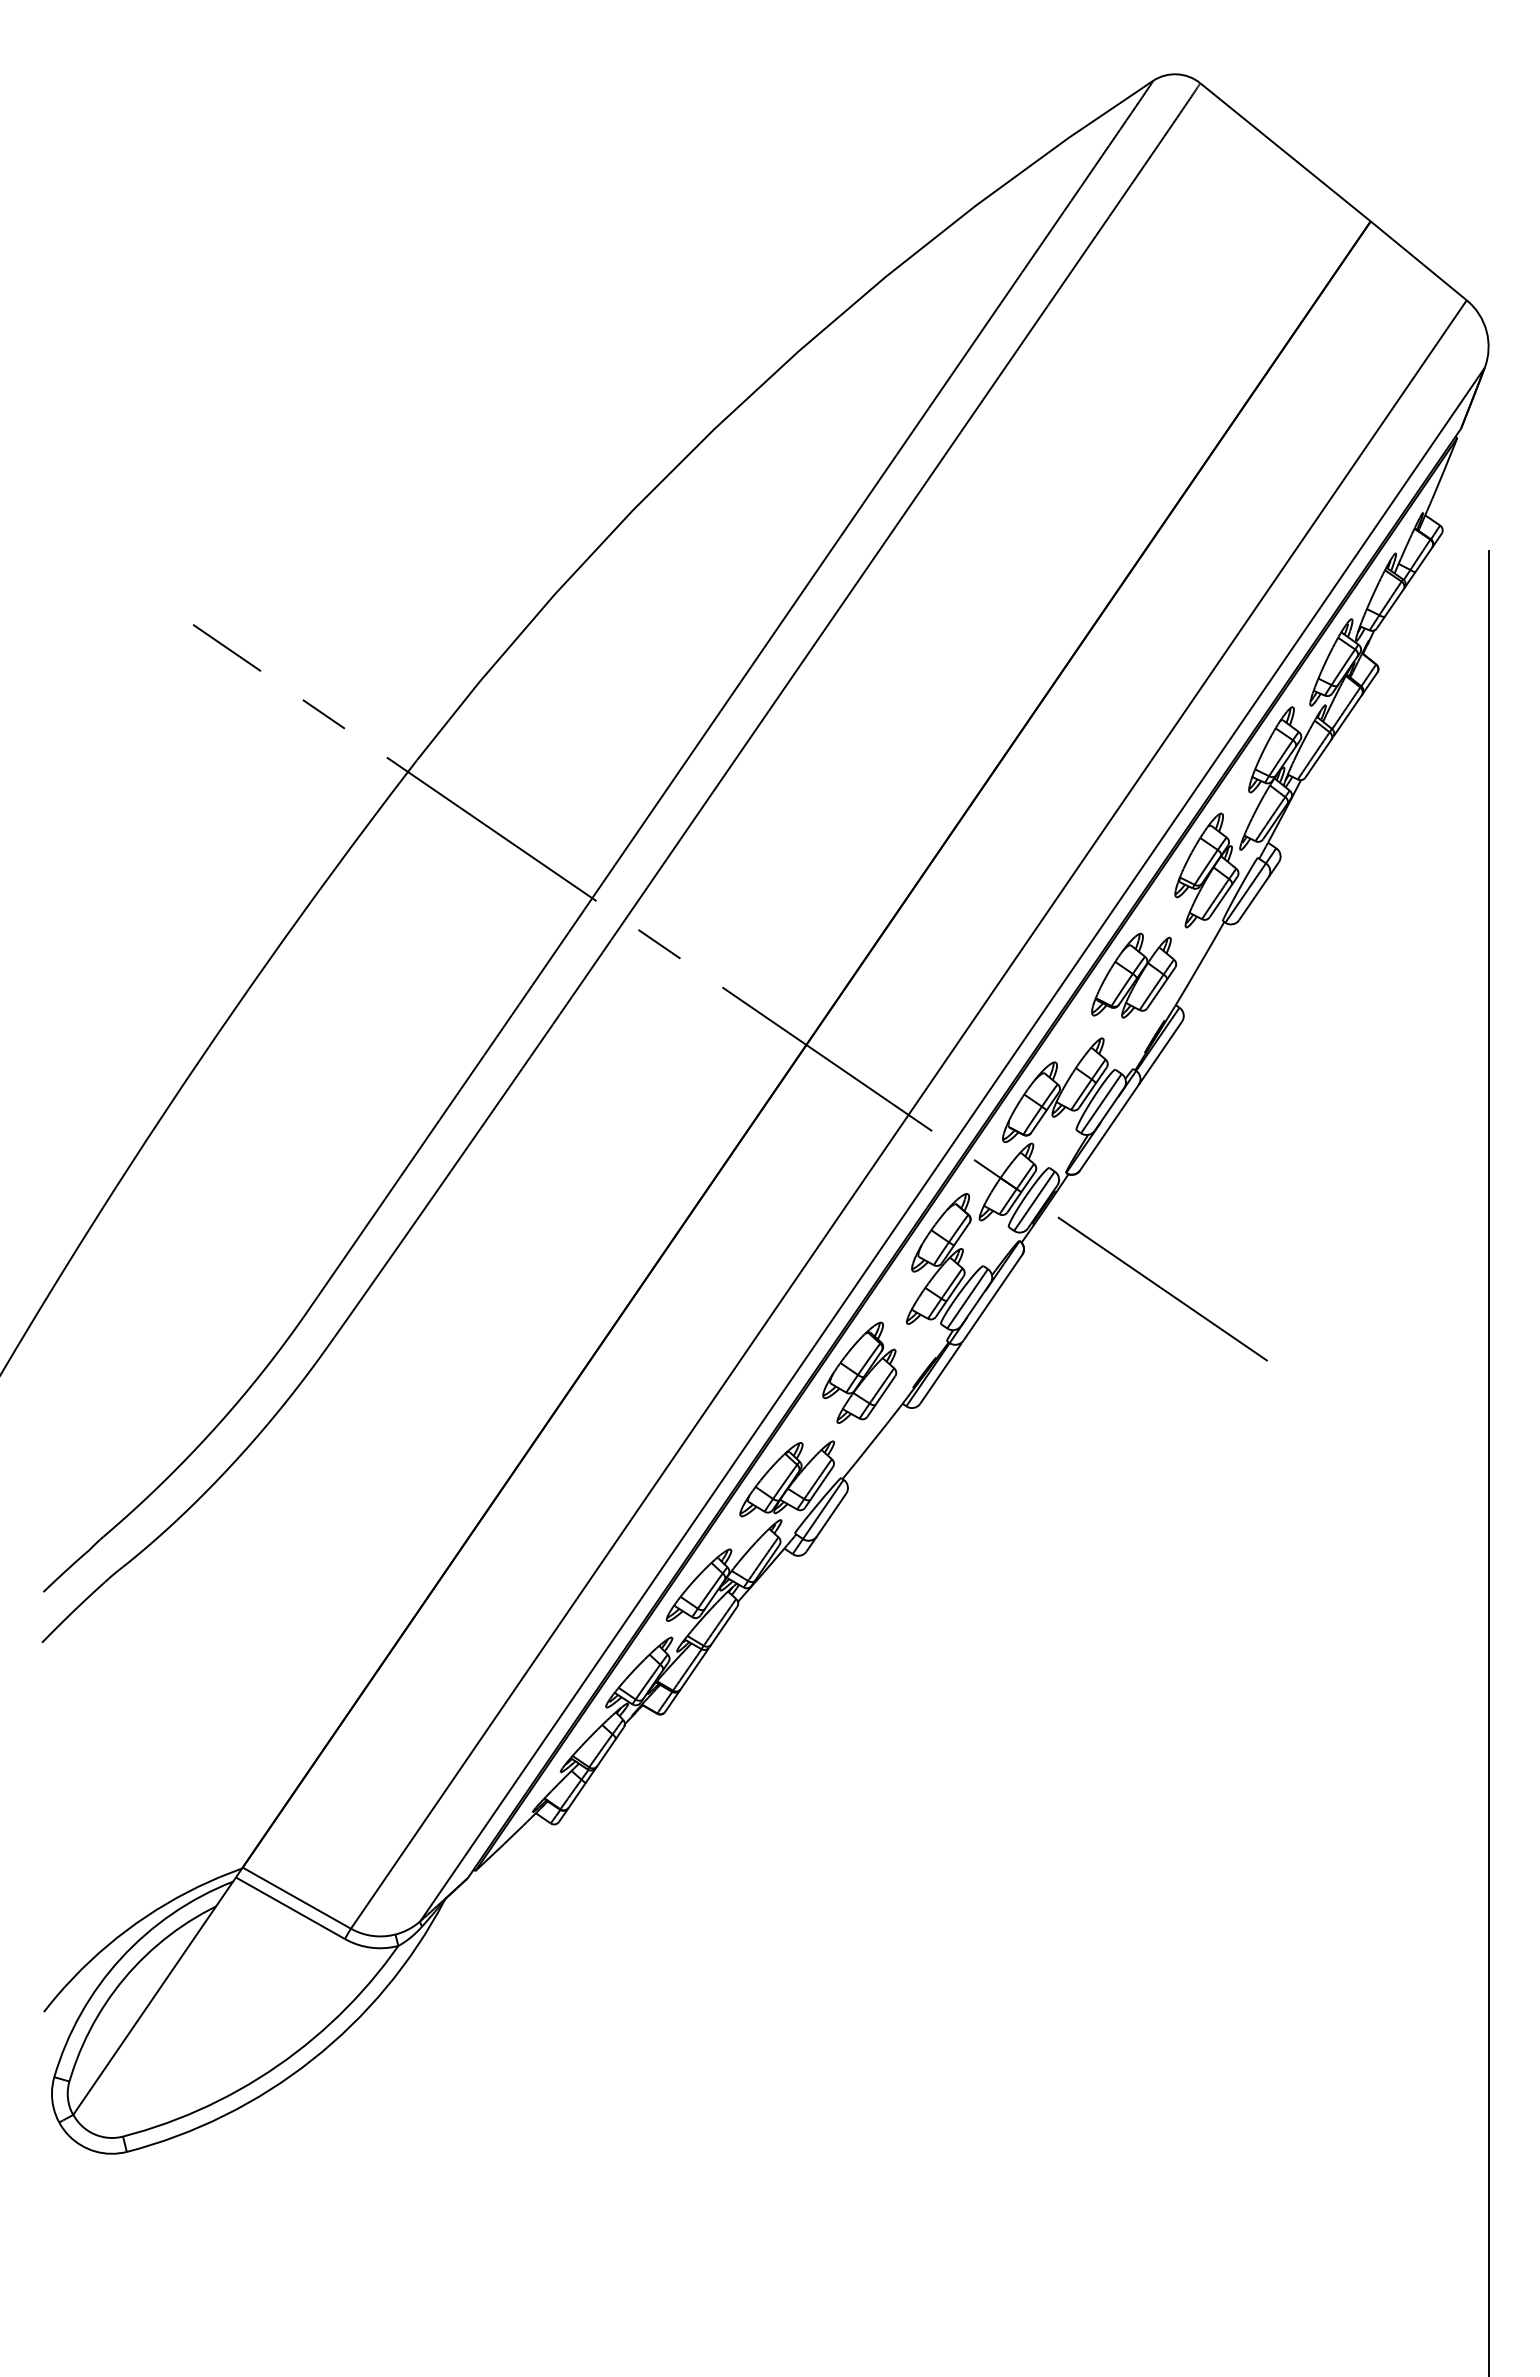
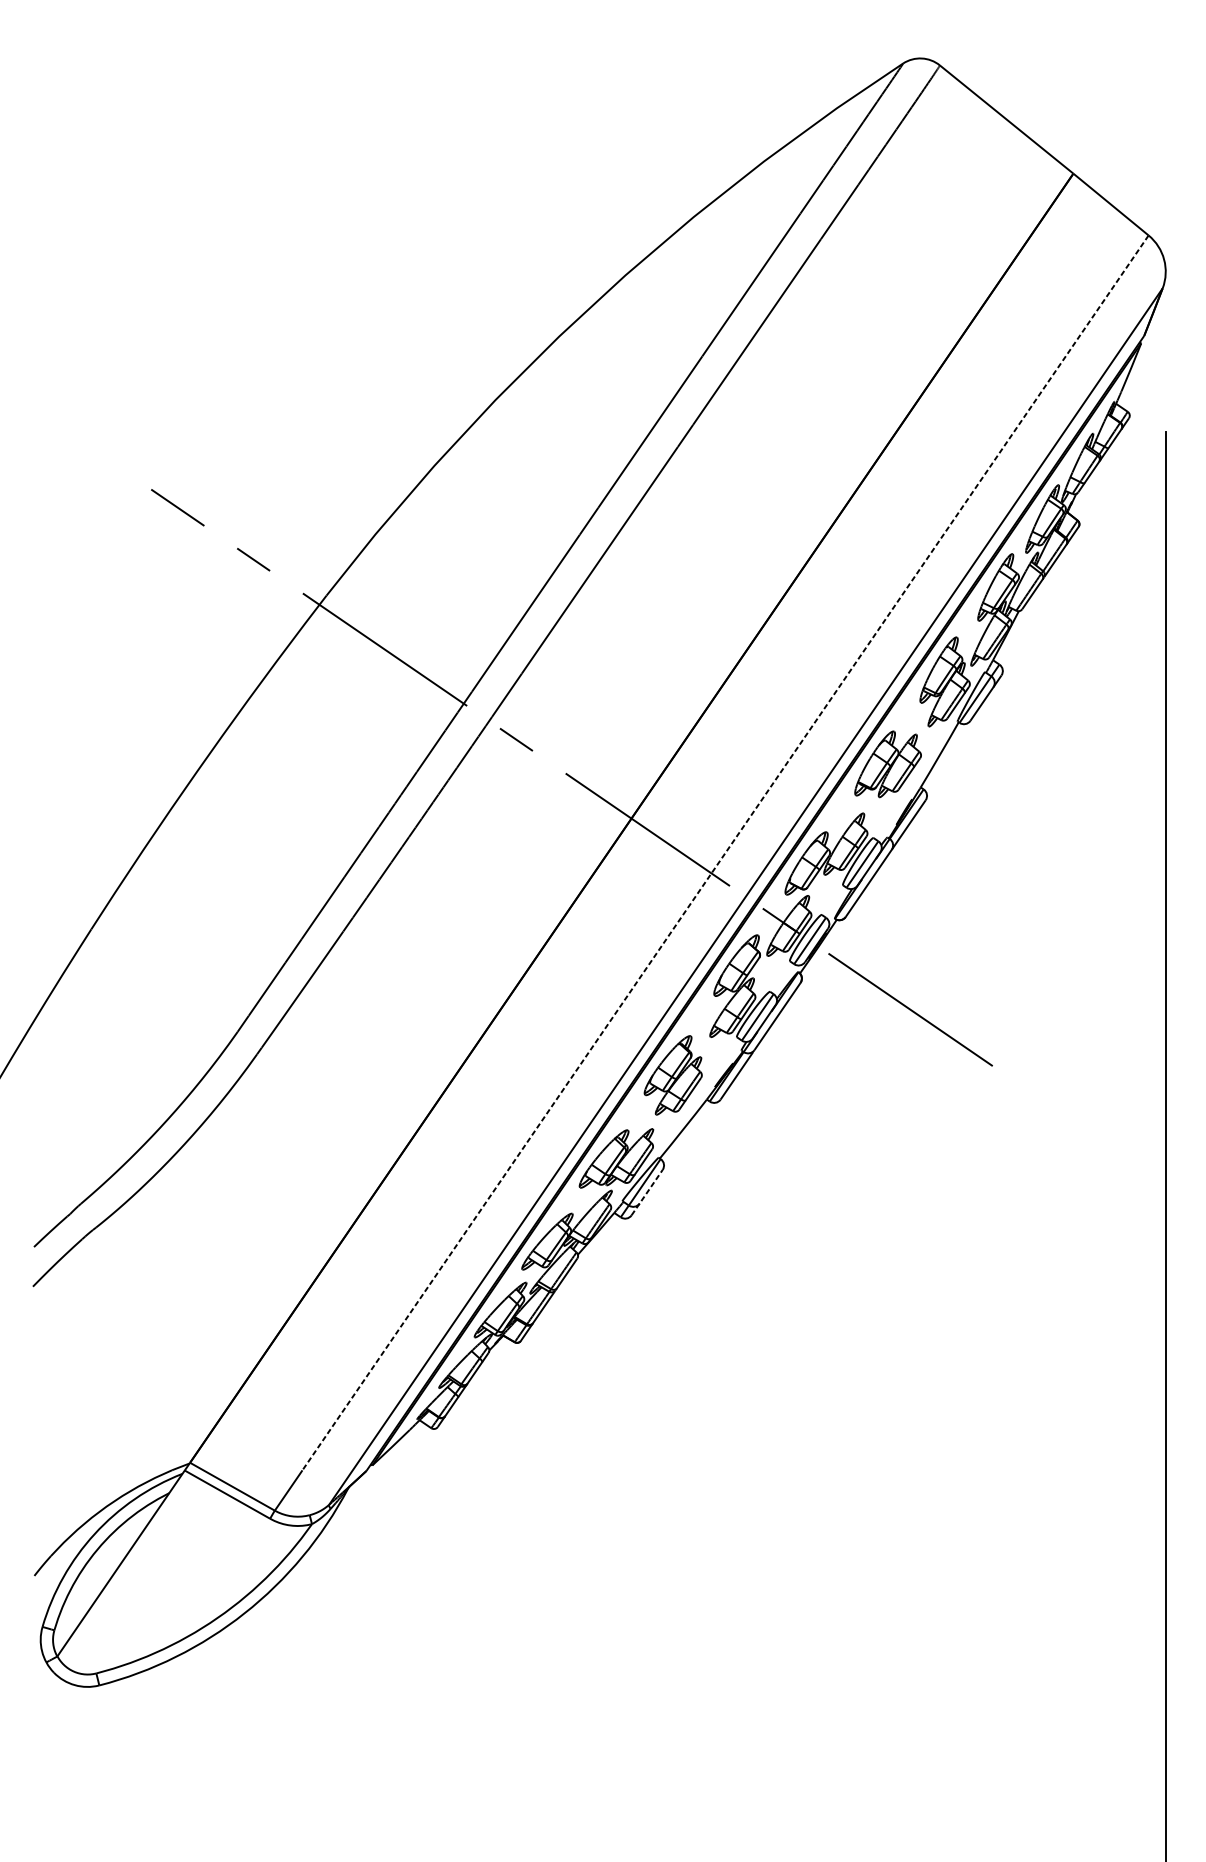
line: (926, 1088) -> (725, 852), solid -> dashed
line: (826, 1522) -> (647, 1192), solid -> dashed

